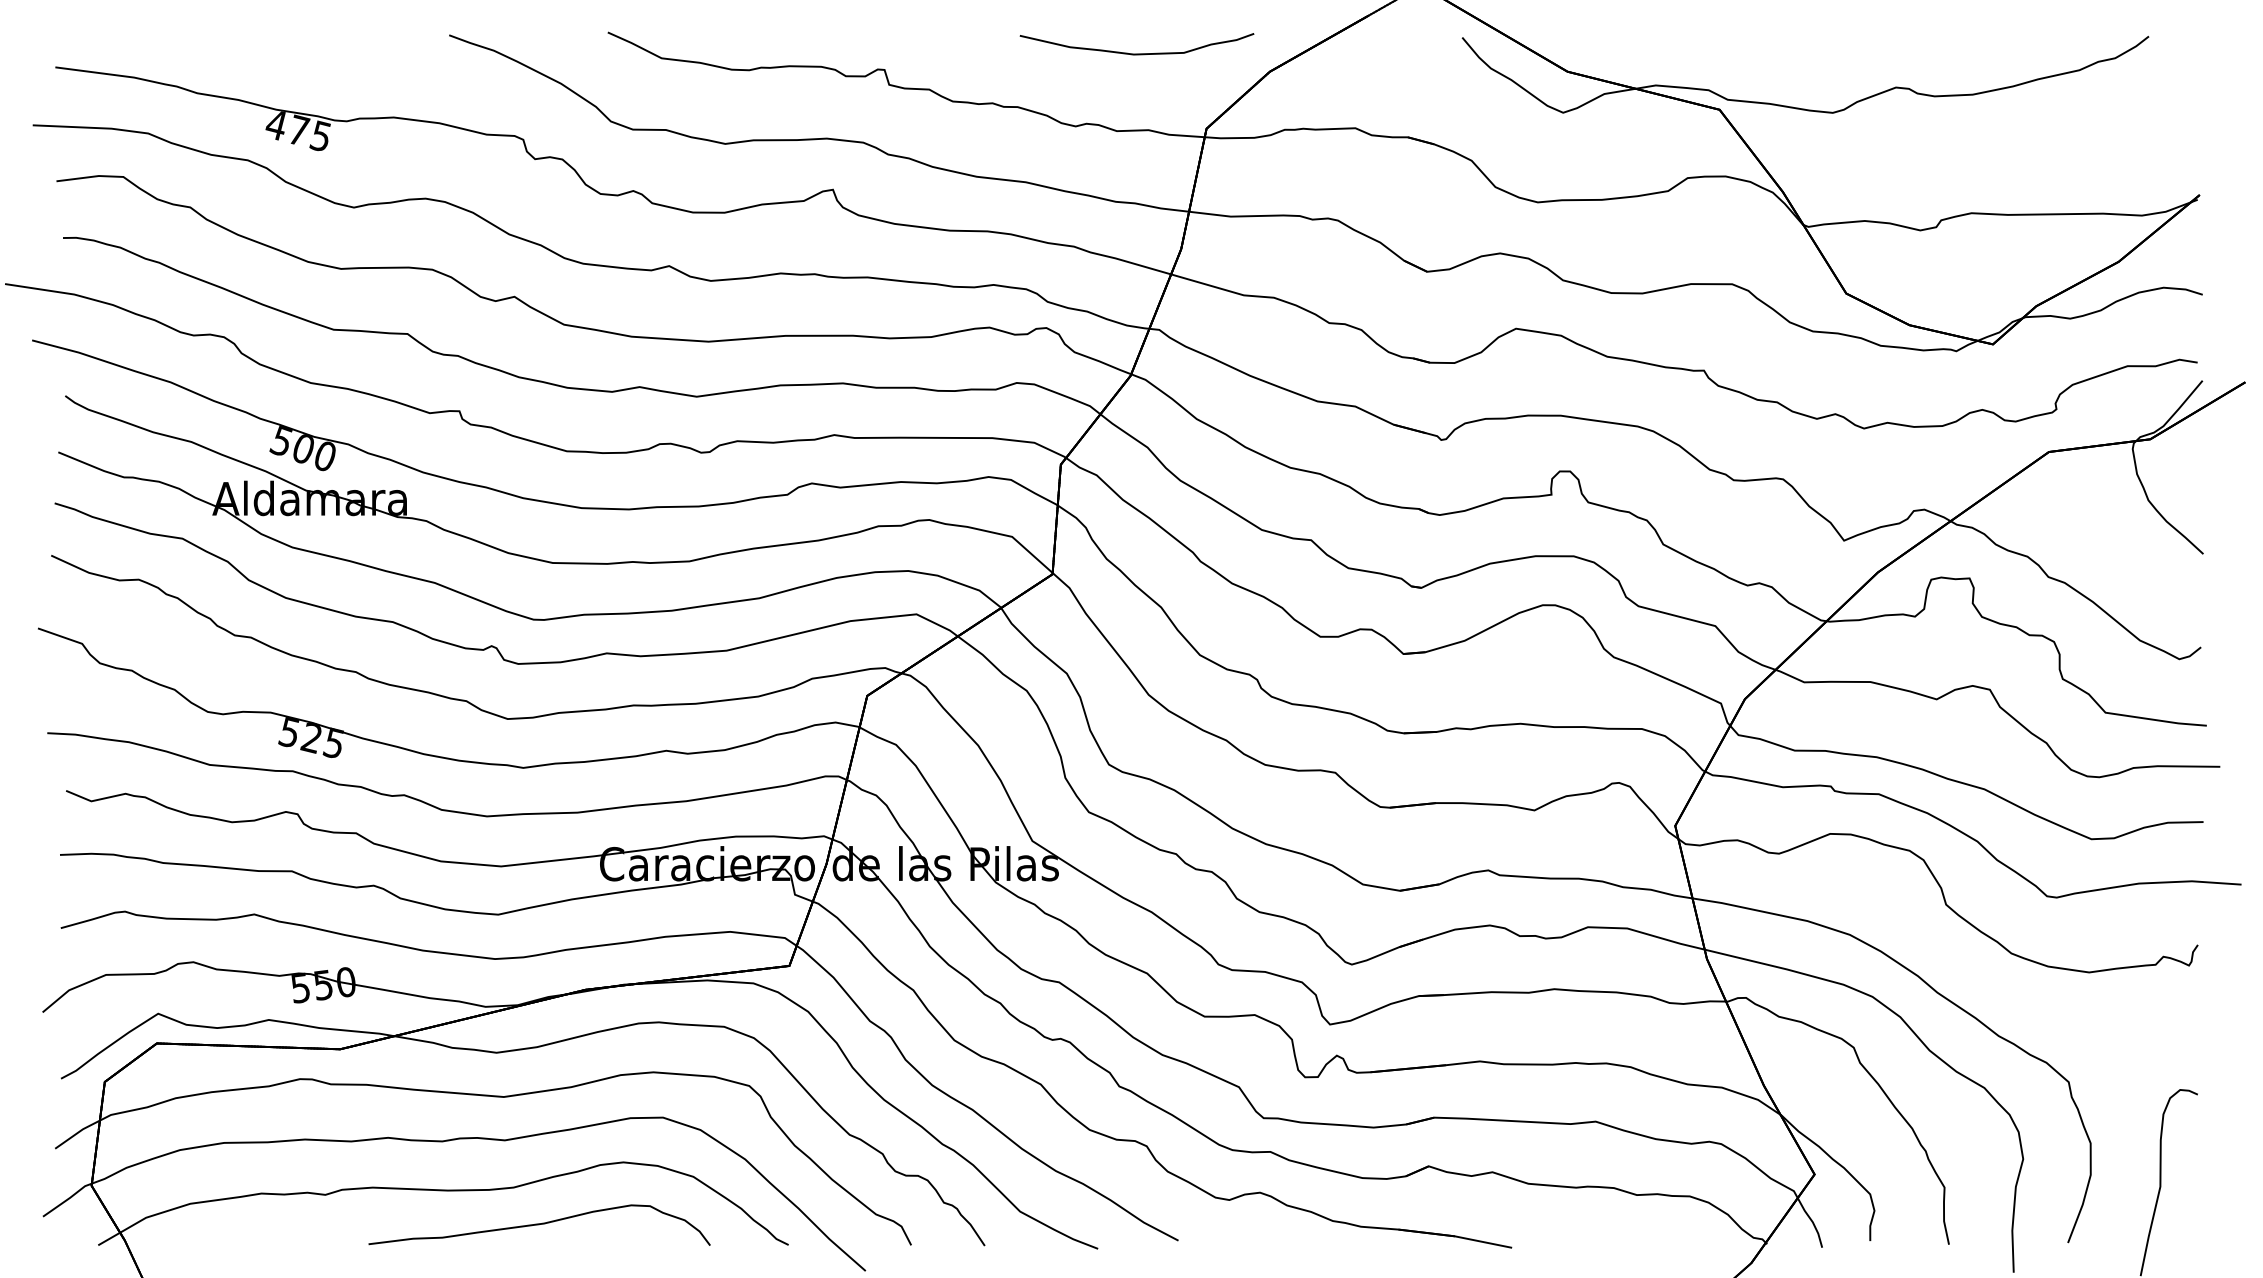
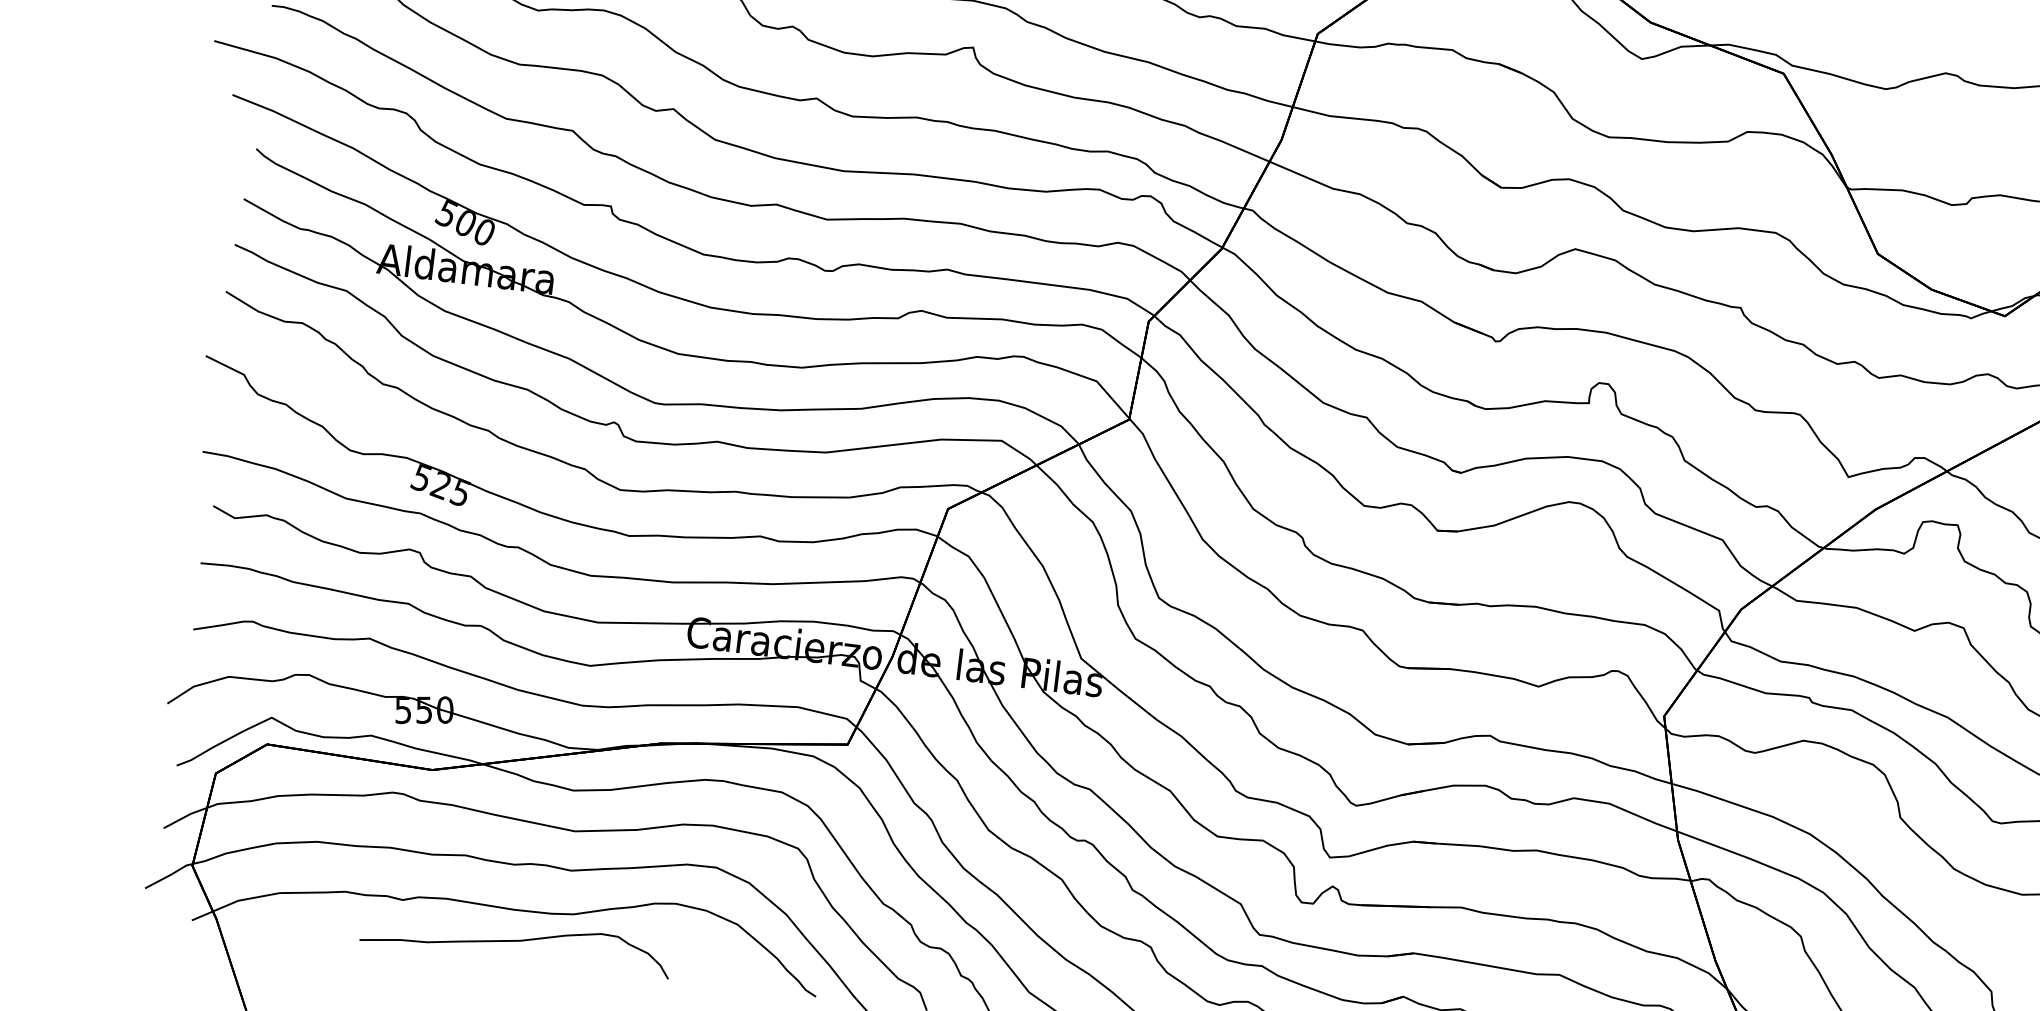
part: (539, 1224) -> (516, 941), moved

